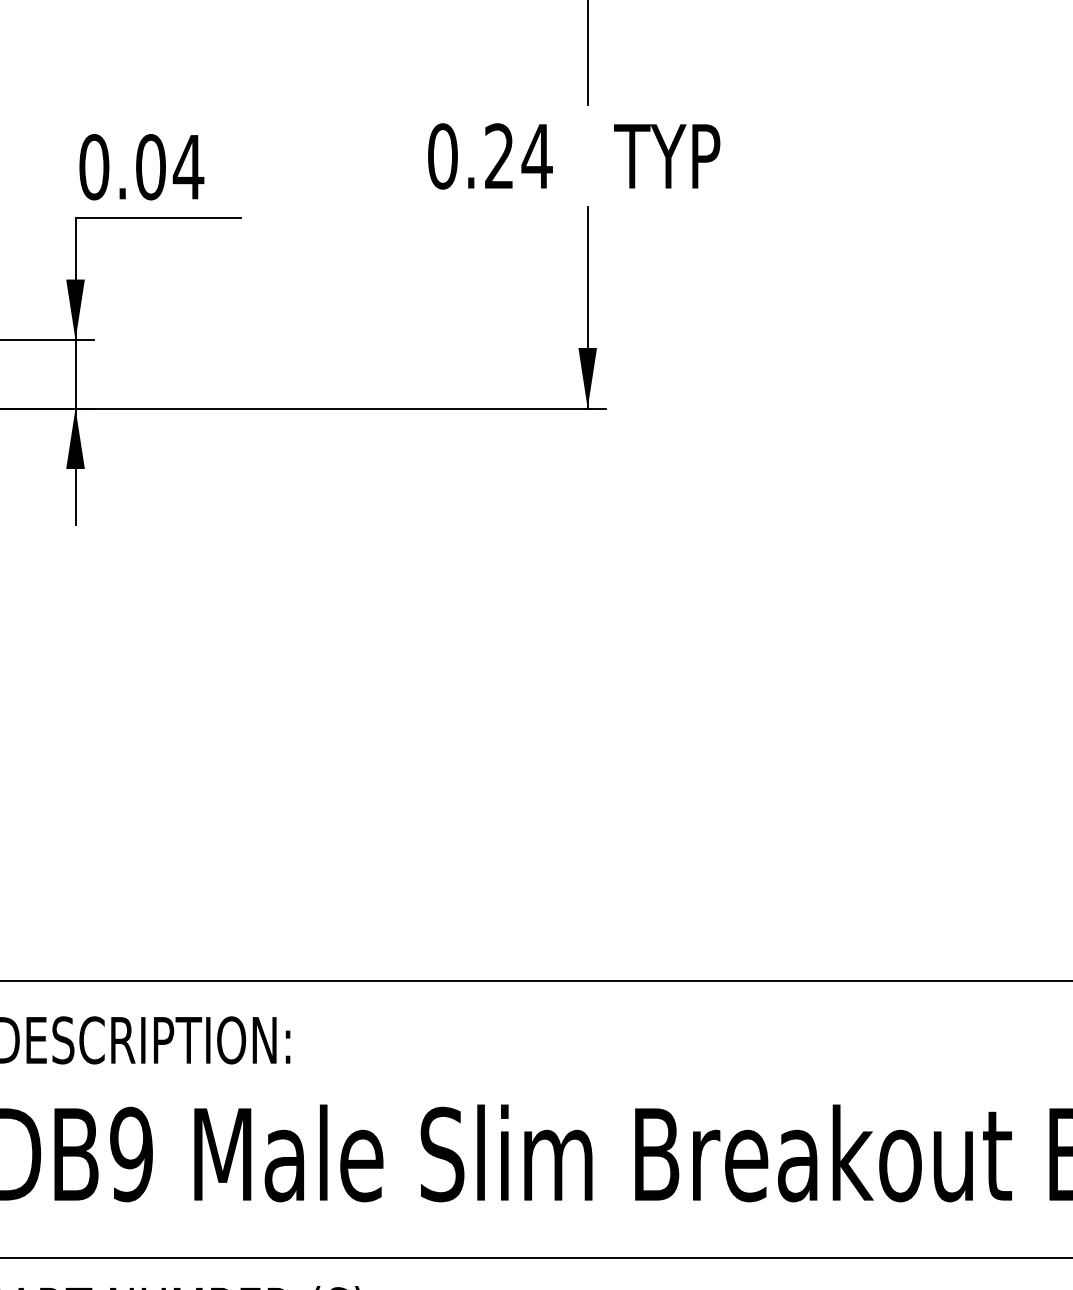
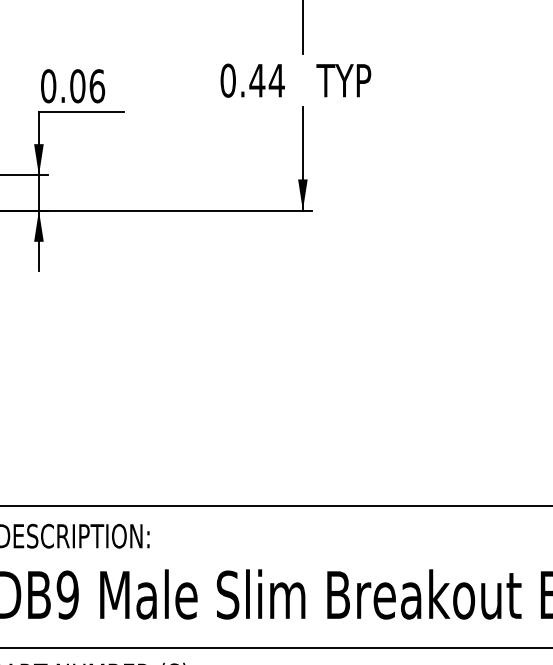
text: (499, 155) -> (257, 80), 0.24 -> 0.44
text: (189, 167) -> (97, 86), 0.04 -> 0.06

